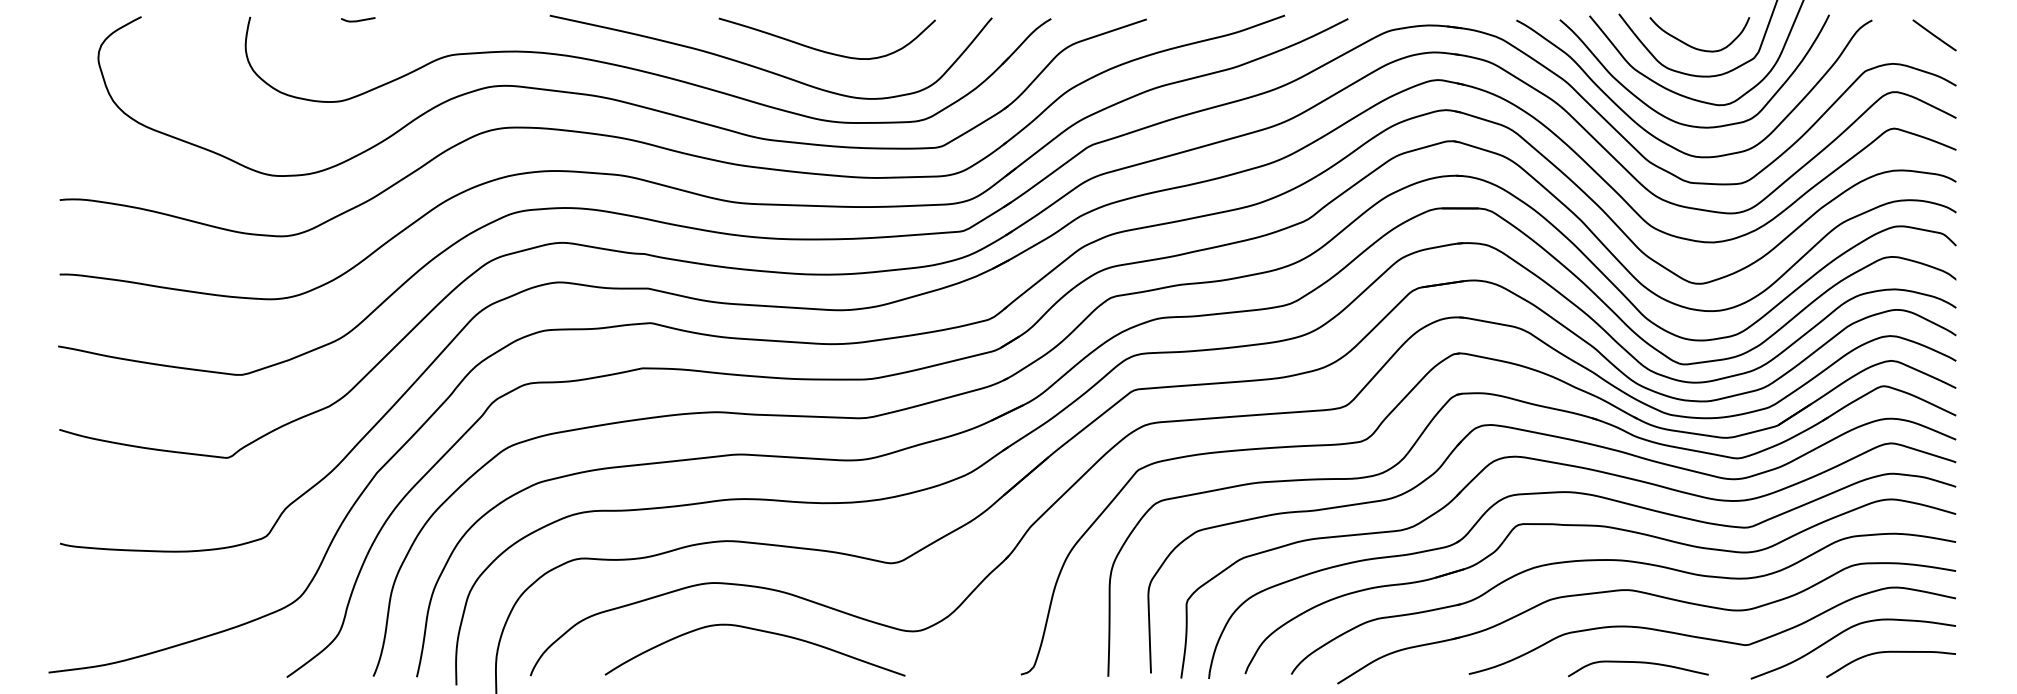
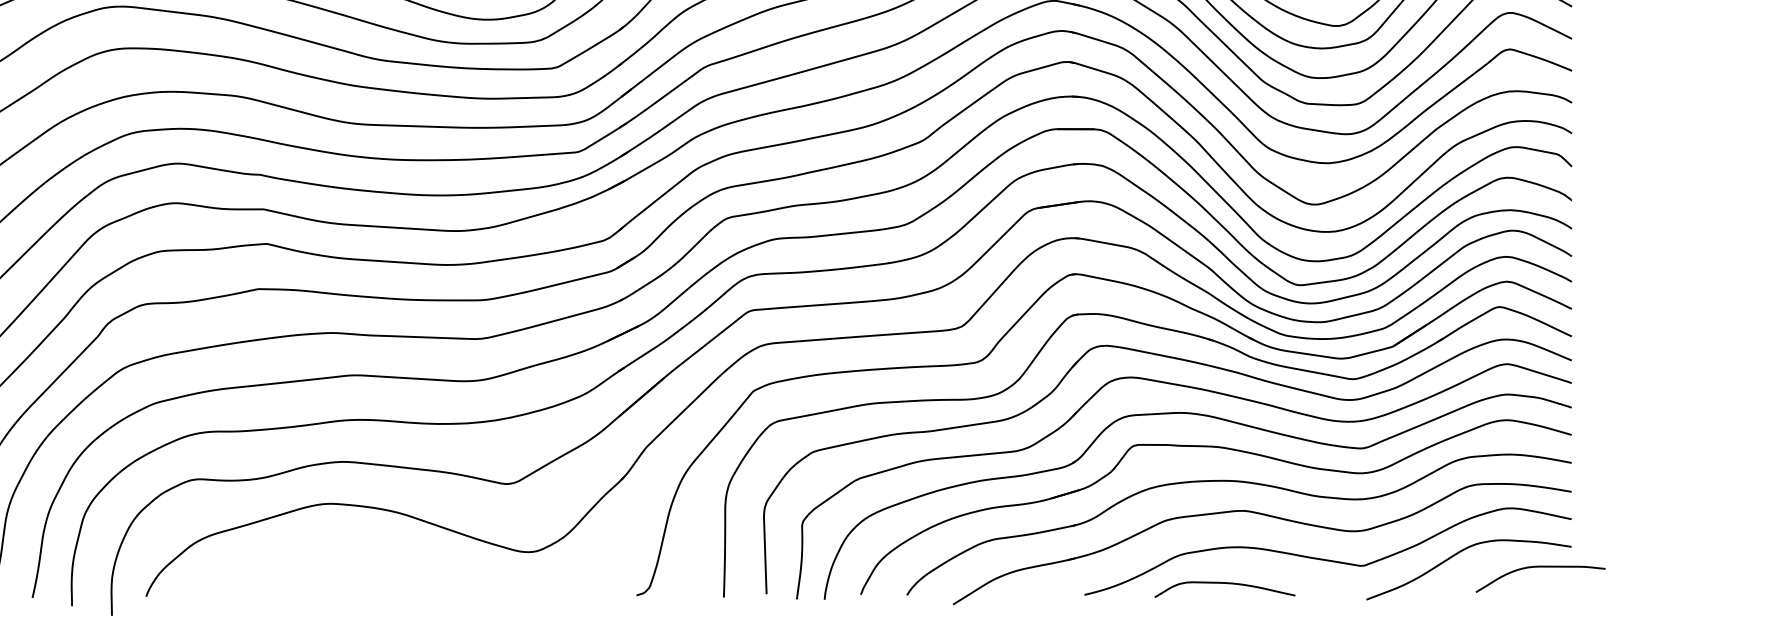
curve: (759, 631) -> (375, 552), removed
curve: (1890, 652) -> (1540, 567), moved
curve: (1638, 663) -> (1225, 584), moved

